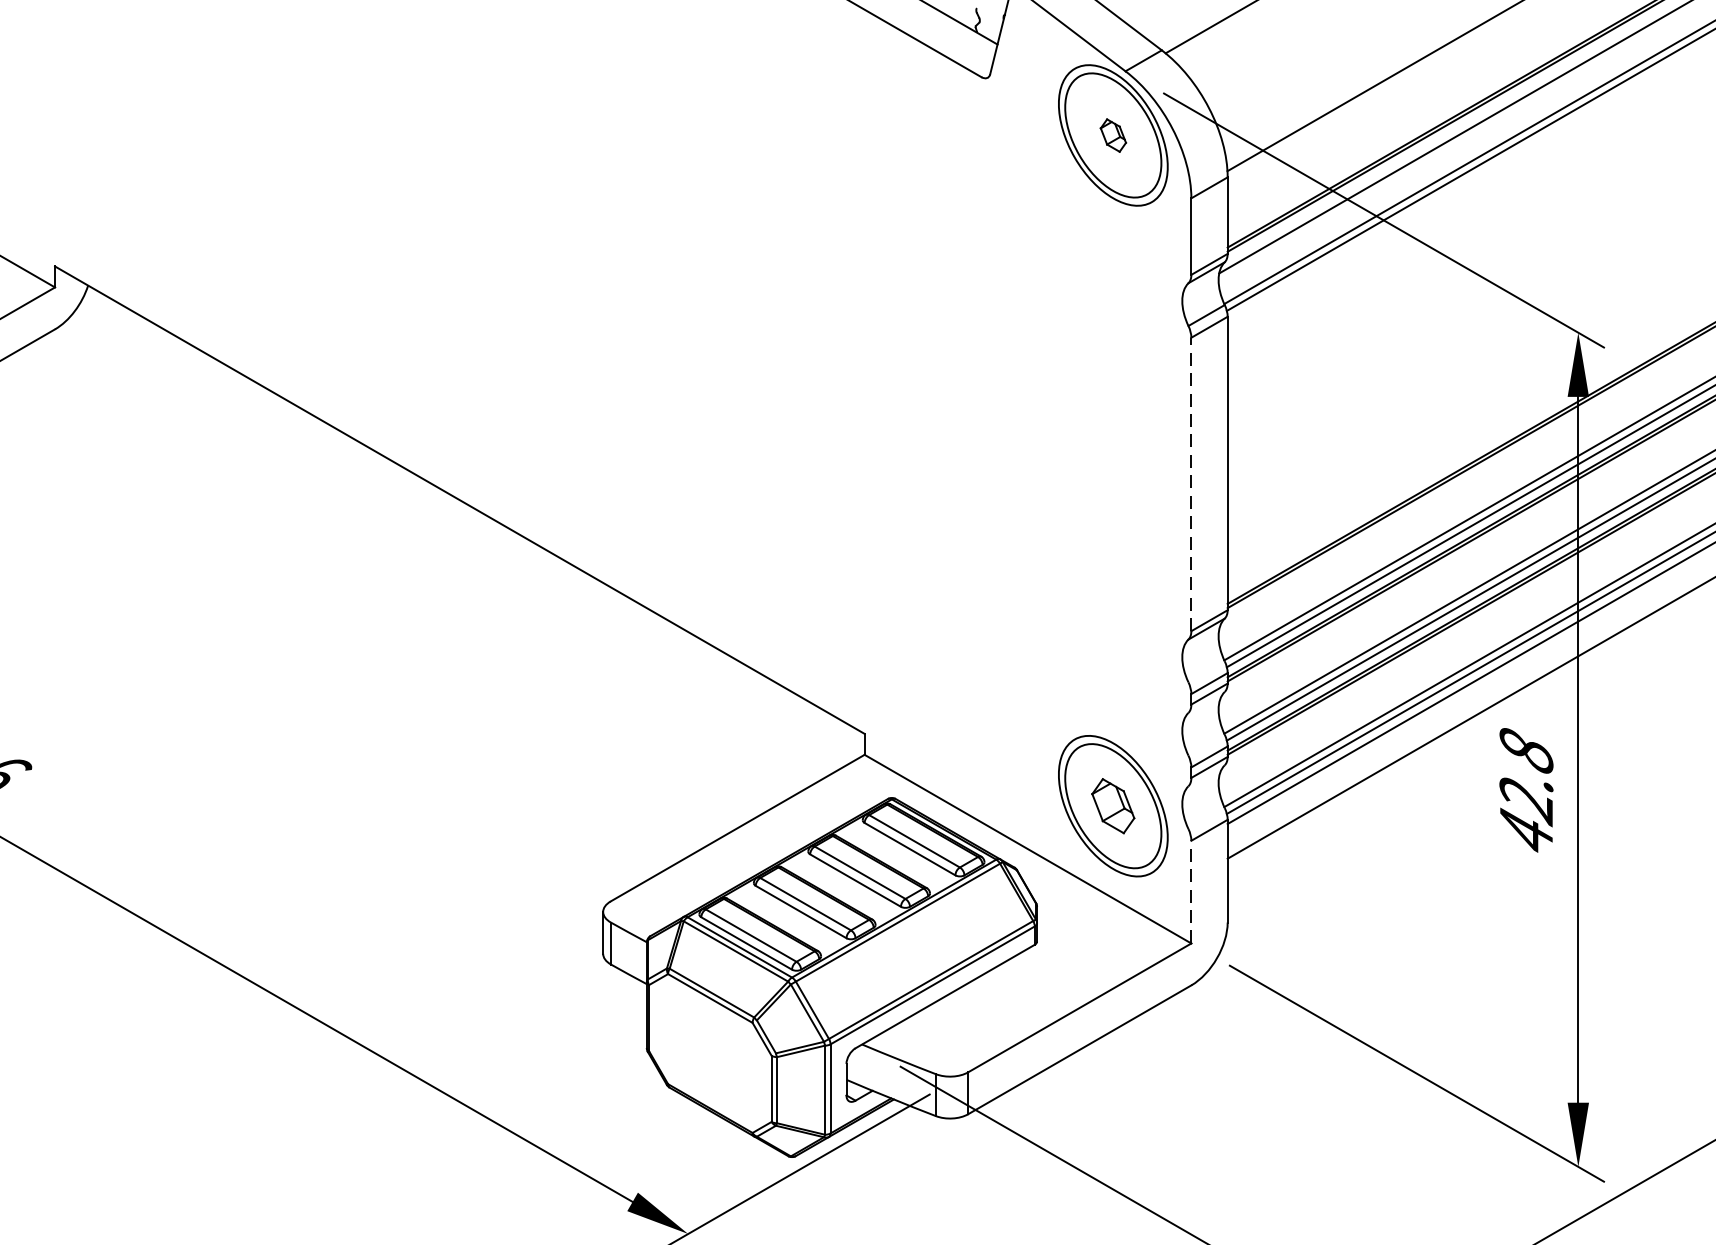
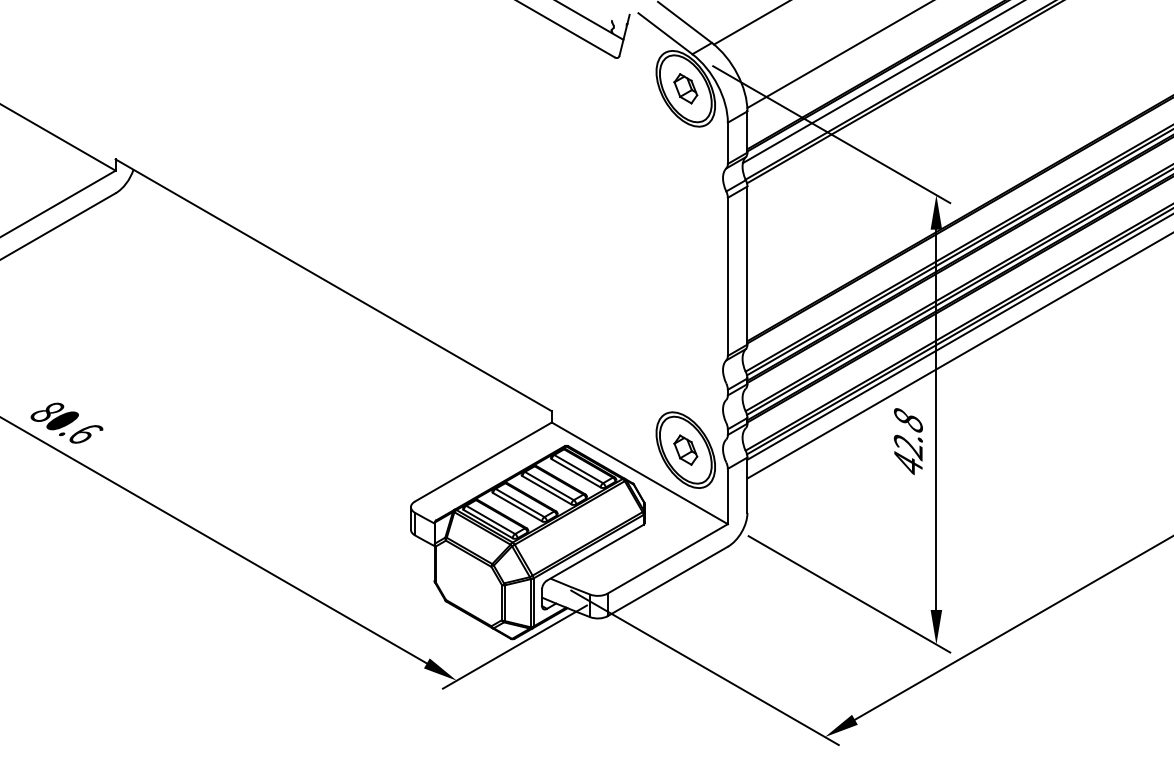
part: (1112, 134) -> (685, 88), size x1.67
line: (1190, 483) -> (727, 276), dashed -> solid
line: (1190, 892) -> (727, 496), dashed -> solid

